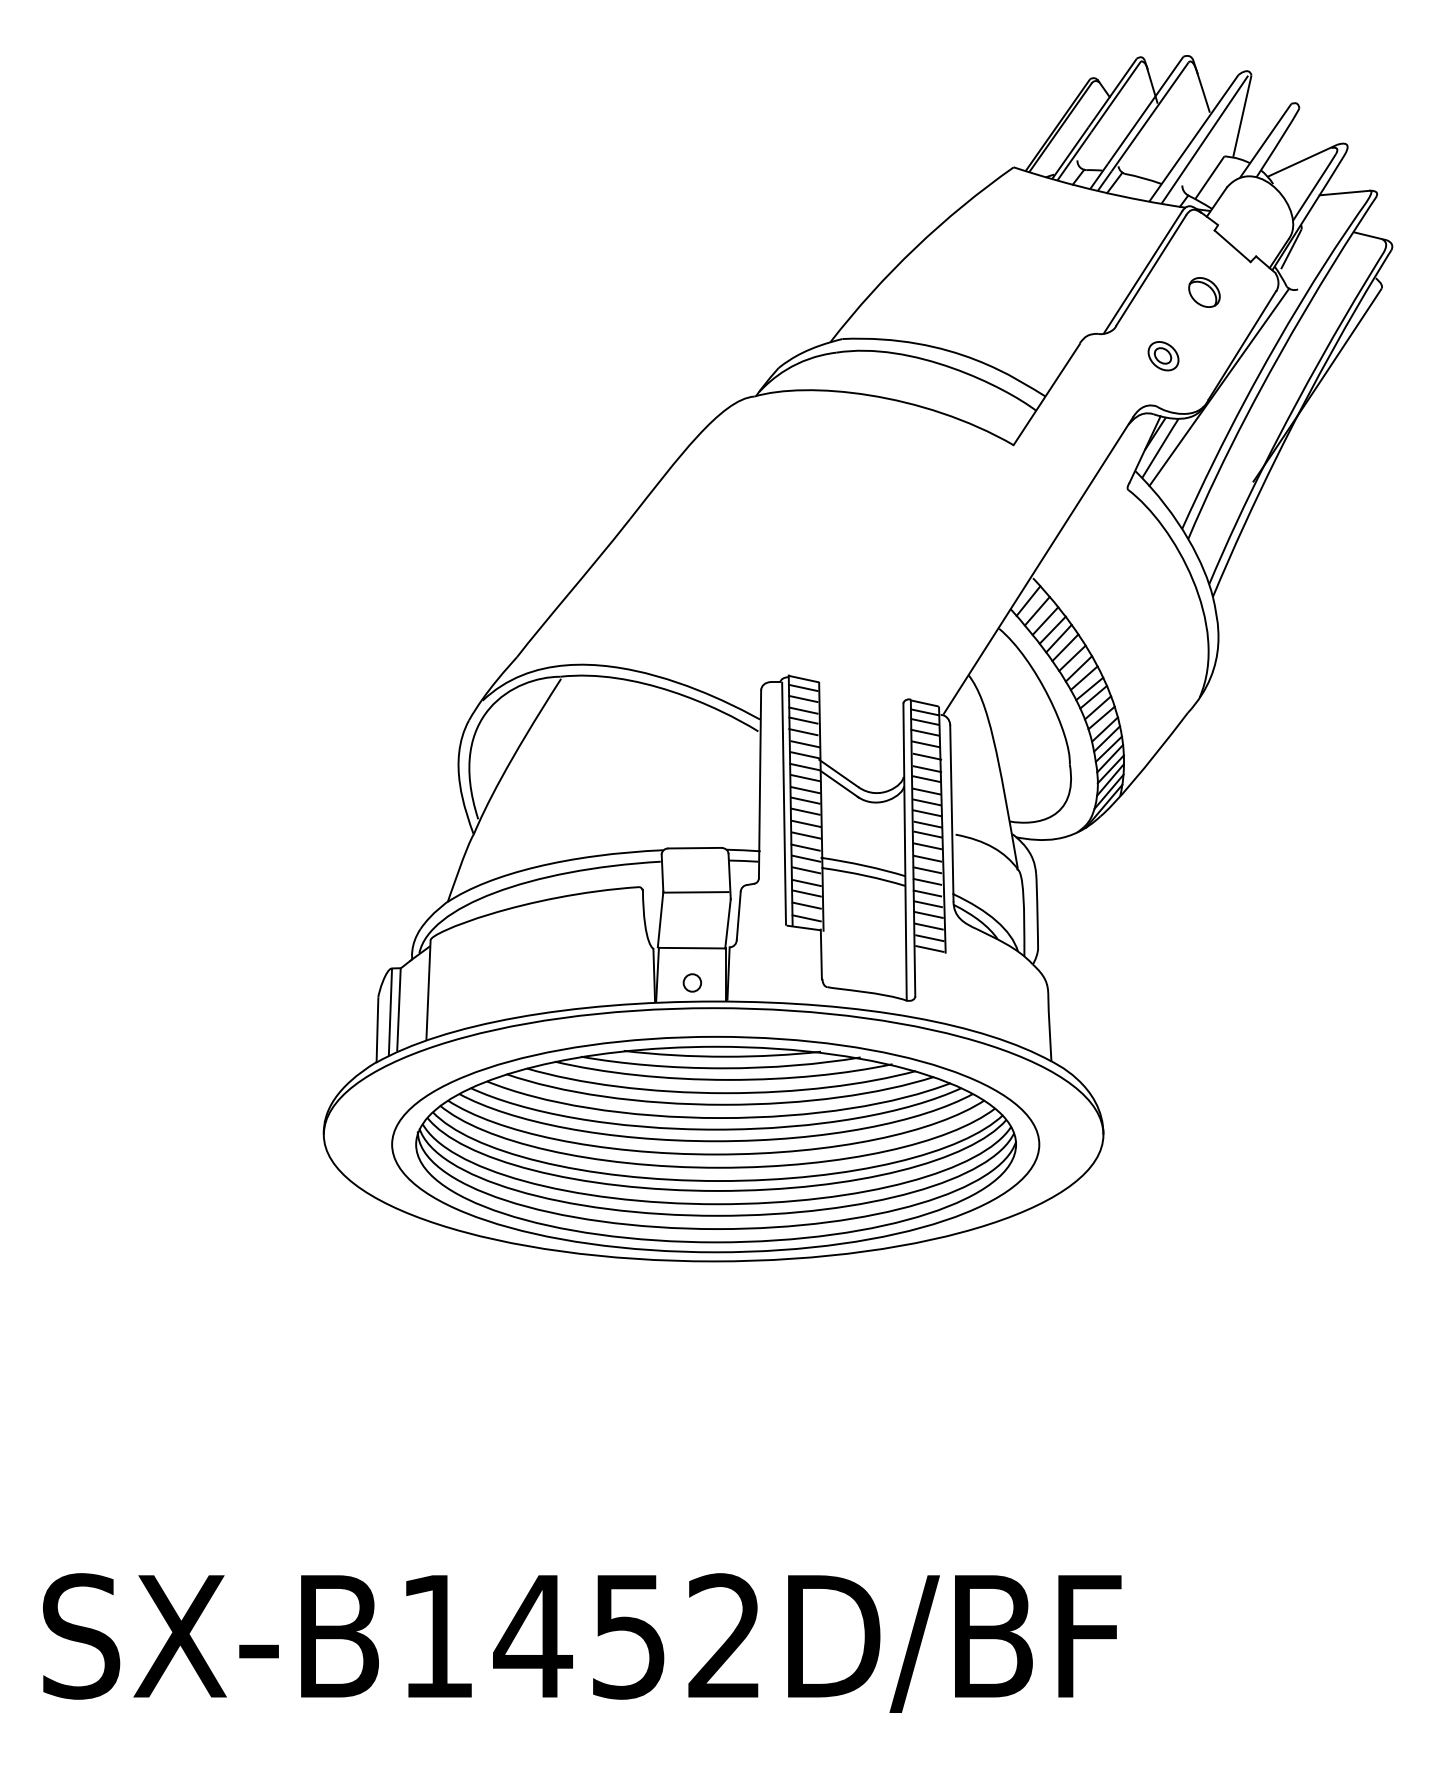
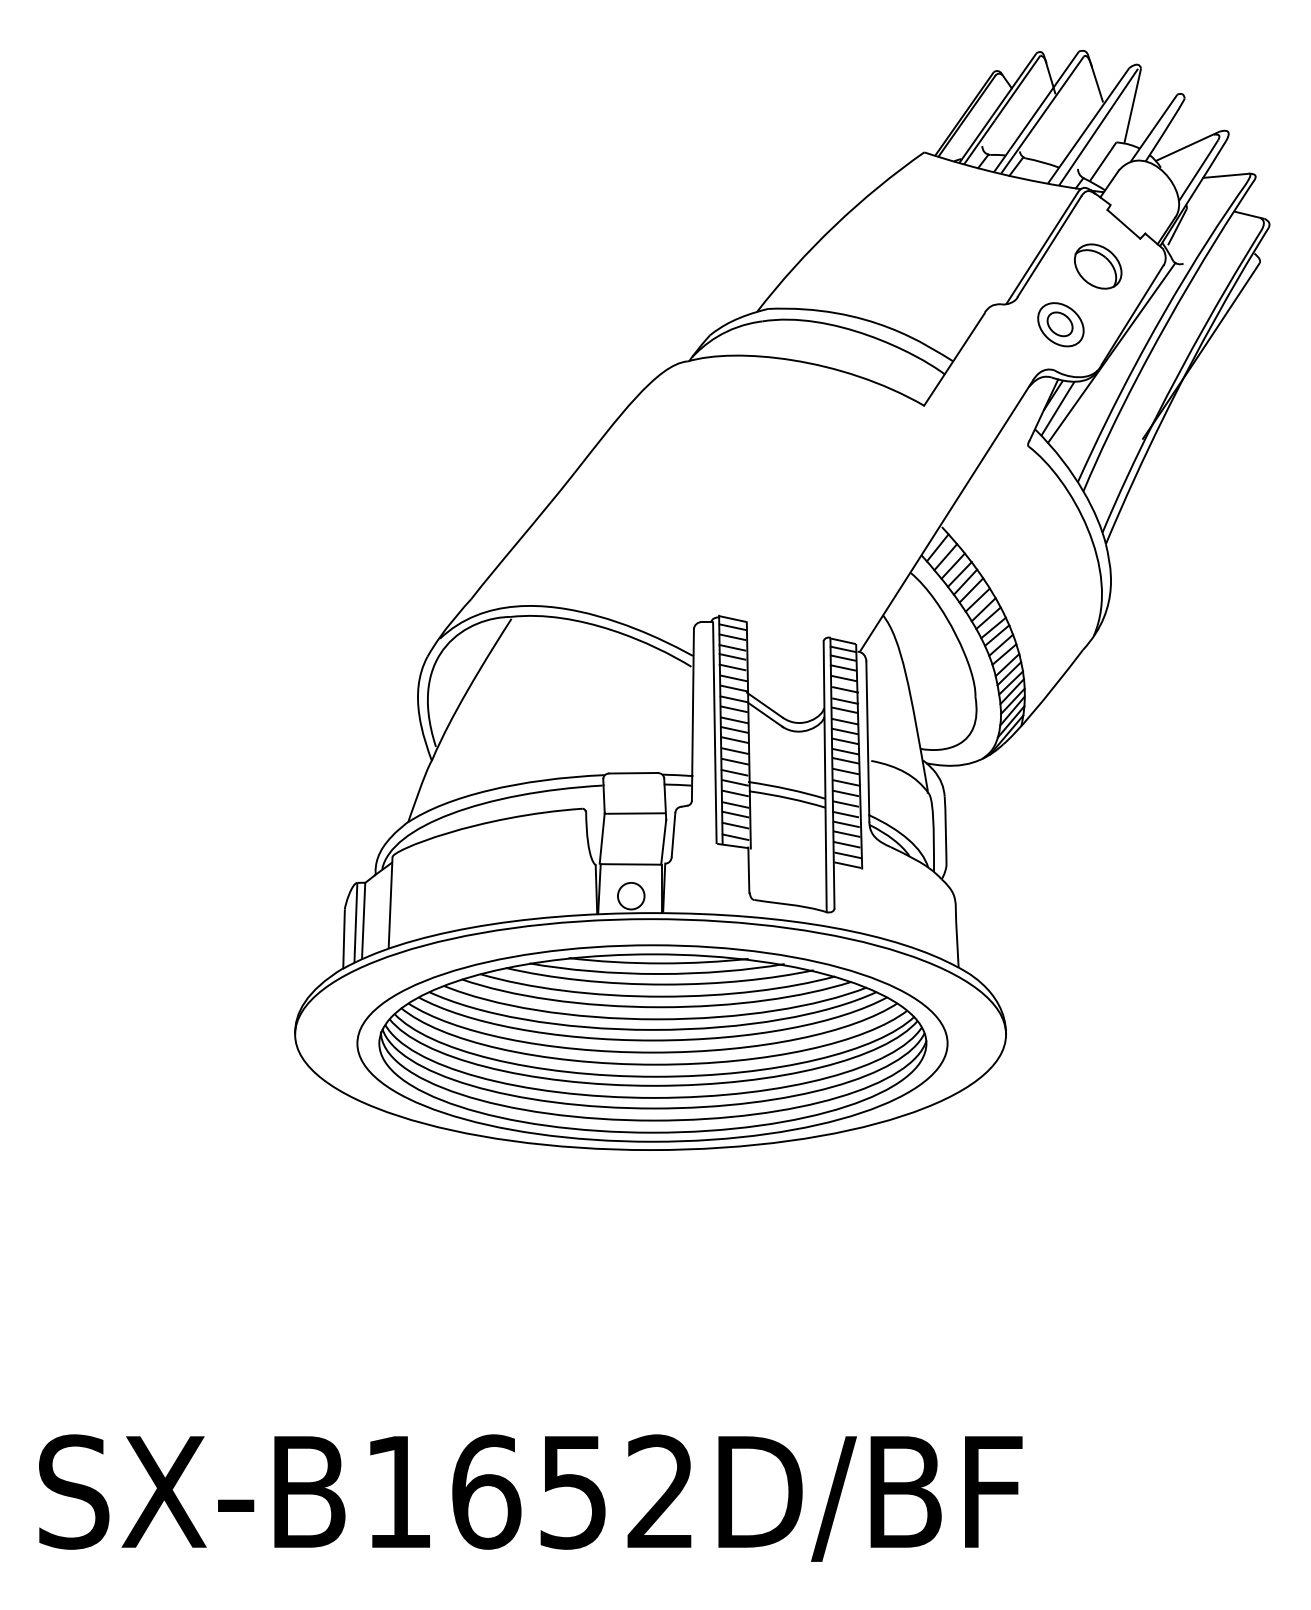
part: (1204, 292) -> (1098, 266), size x1.67
part: (1163, 355) -> (1060, 323), size x1.67
circle: (692, 982) -> (631, 895), size x1.67
text: (532, 1636) -> (485, 1492), SX-B1452D/BF -> SX-B1652D/BF

